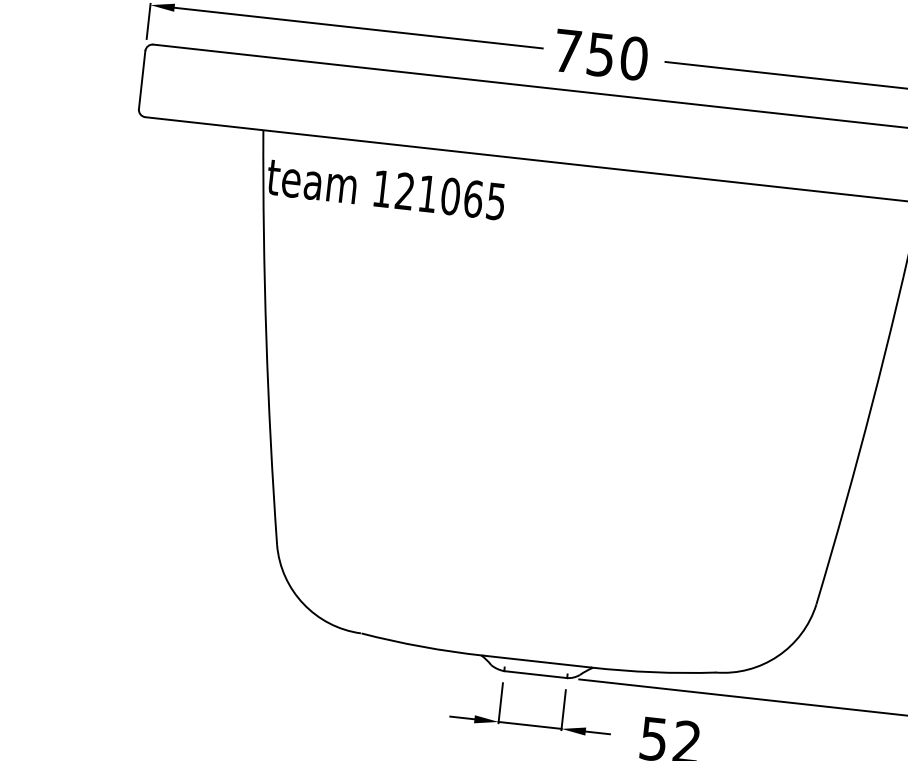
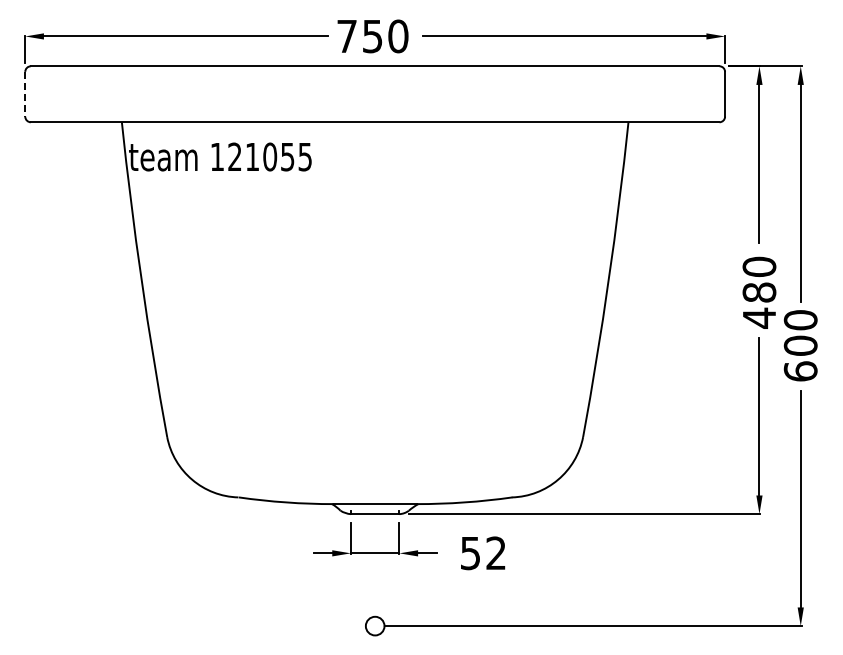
line: (142, 80) -> (25, 94), solid -> dashed
text: (473, 198) -> (287, 156), 121065 -> 121055

